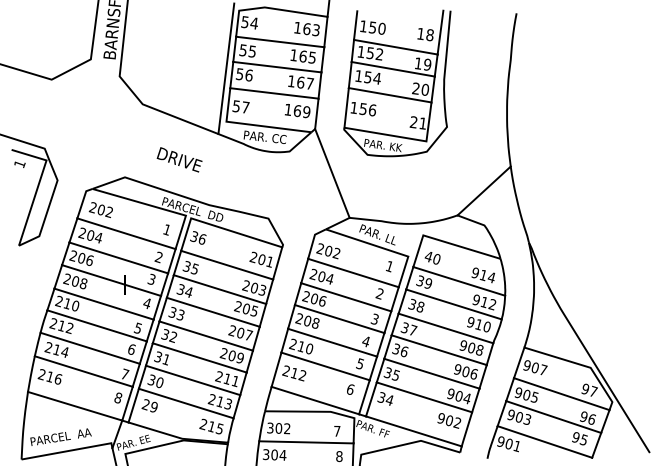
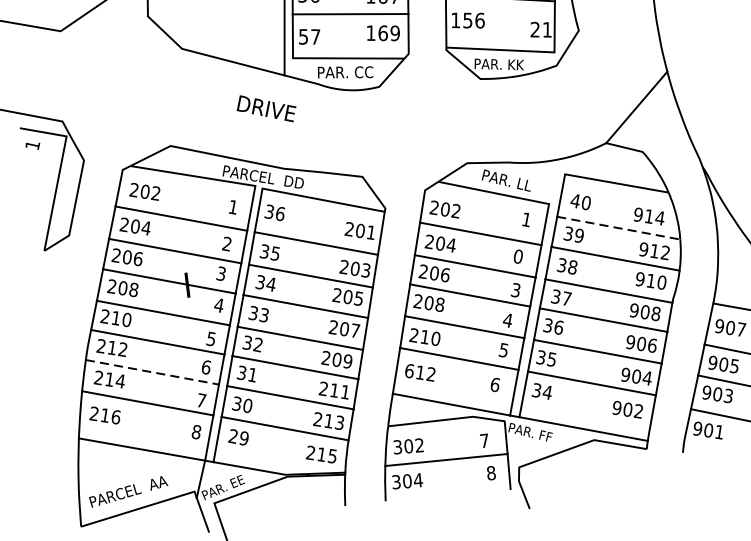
text: (179, 159) -> (266, 108), moved
line: (332, 173) -> (438, 108), removed
line: (459, 281) -> (619, 228), solid -> dashed
text: (379, 293) -> (517, 256), 2 -> 0
line: (90, 348) -> (152, 372), solid -> dashed
text: (286, 370) -> (409, 370), 212 -> 612

